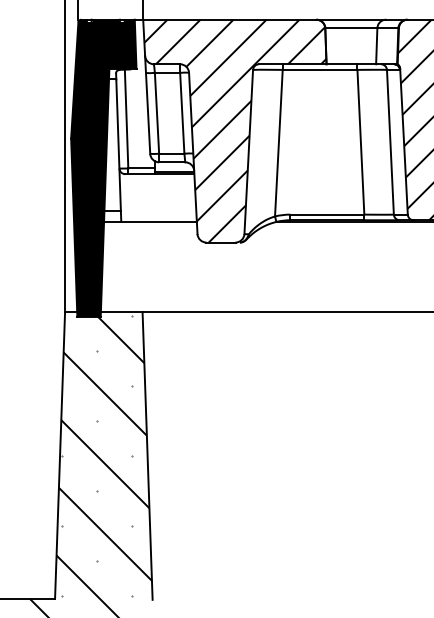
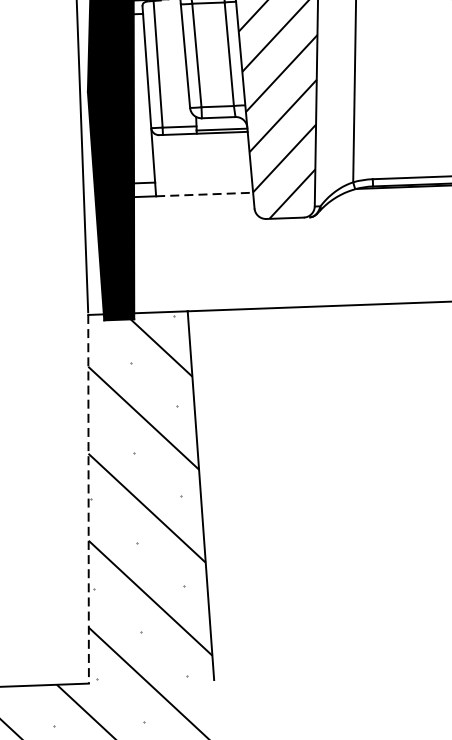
line: (159, 221) -> (205, 194), solid -> dashed
line: (60, 455) -> (89, 499), solid -> dashed

